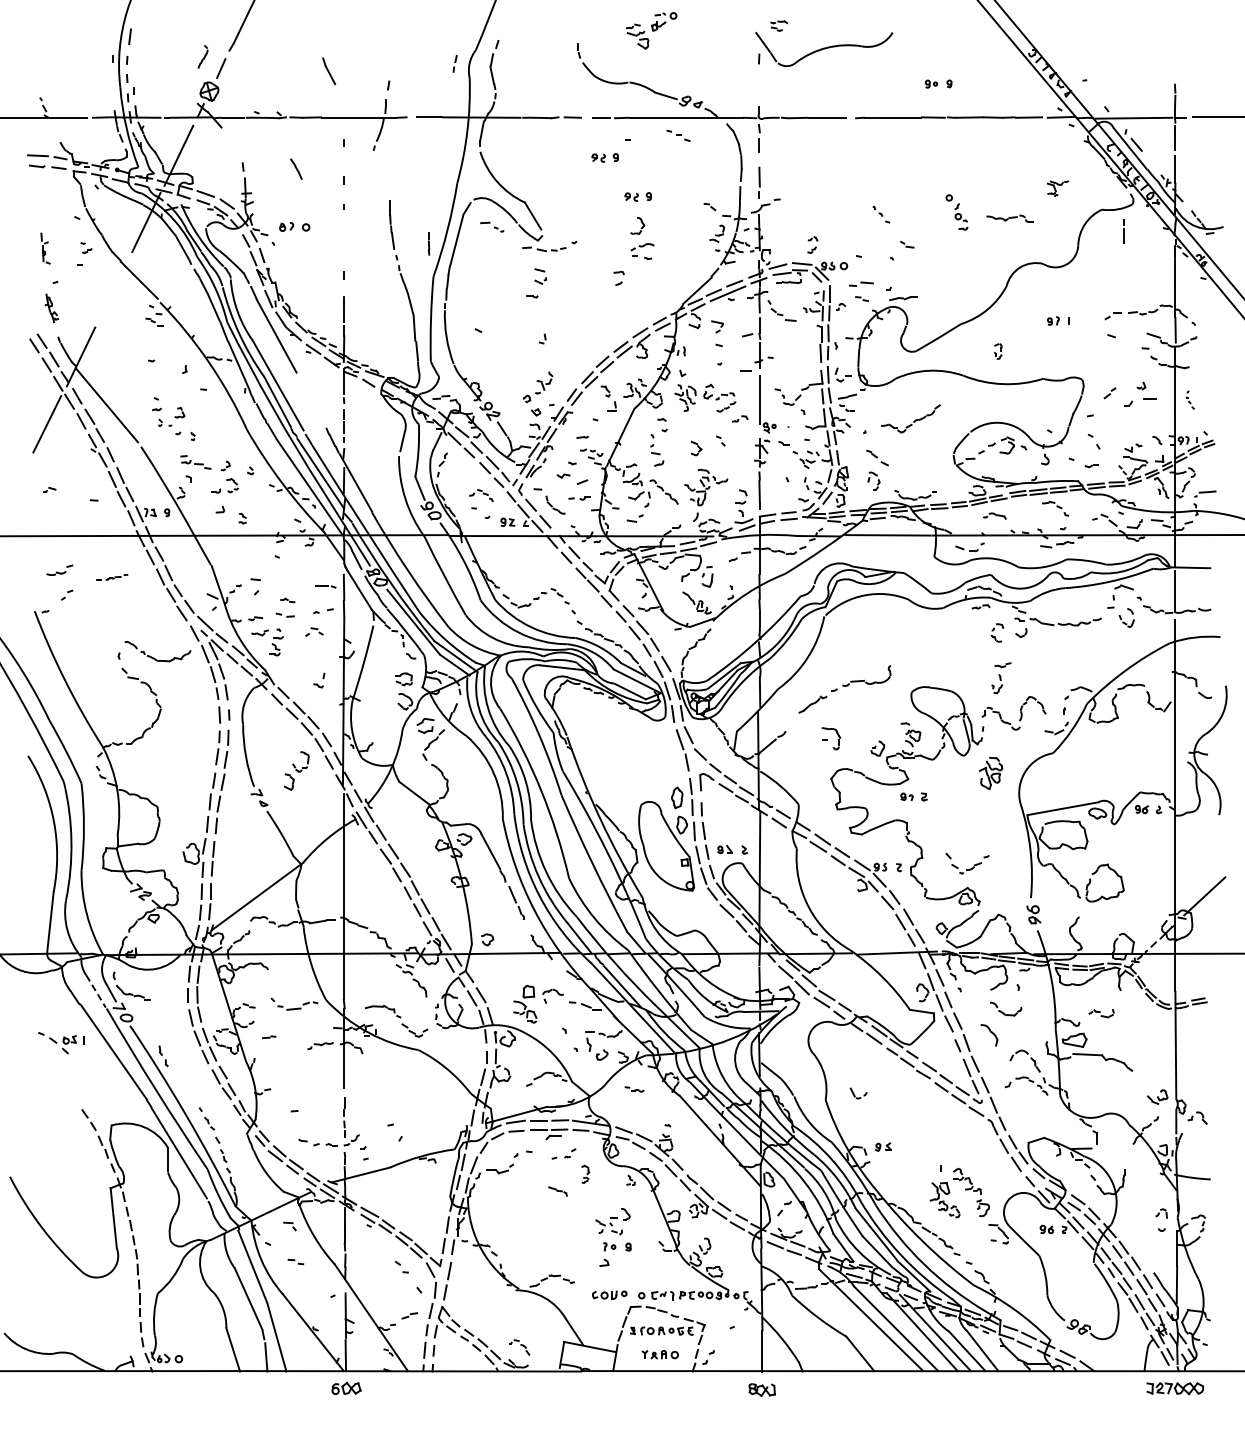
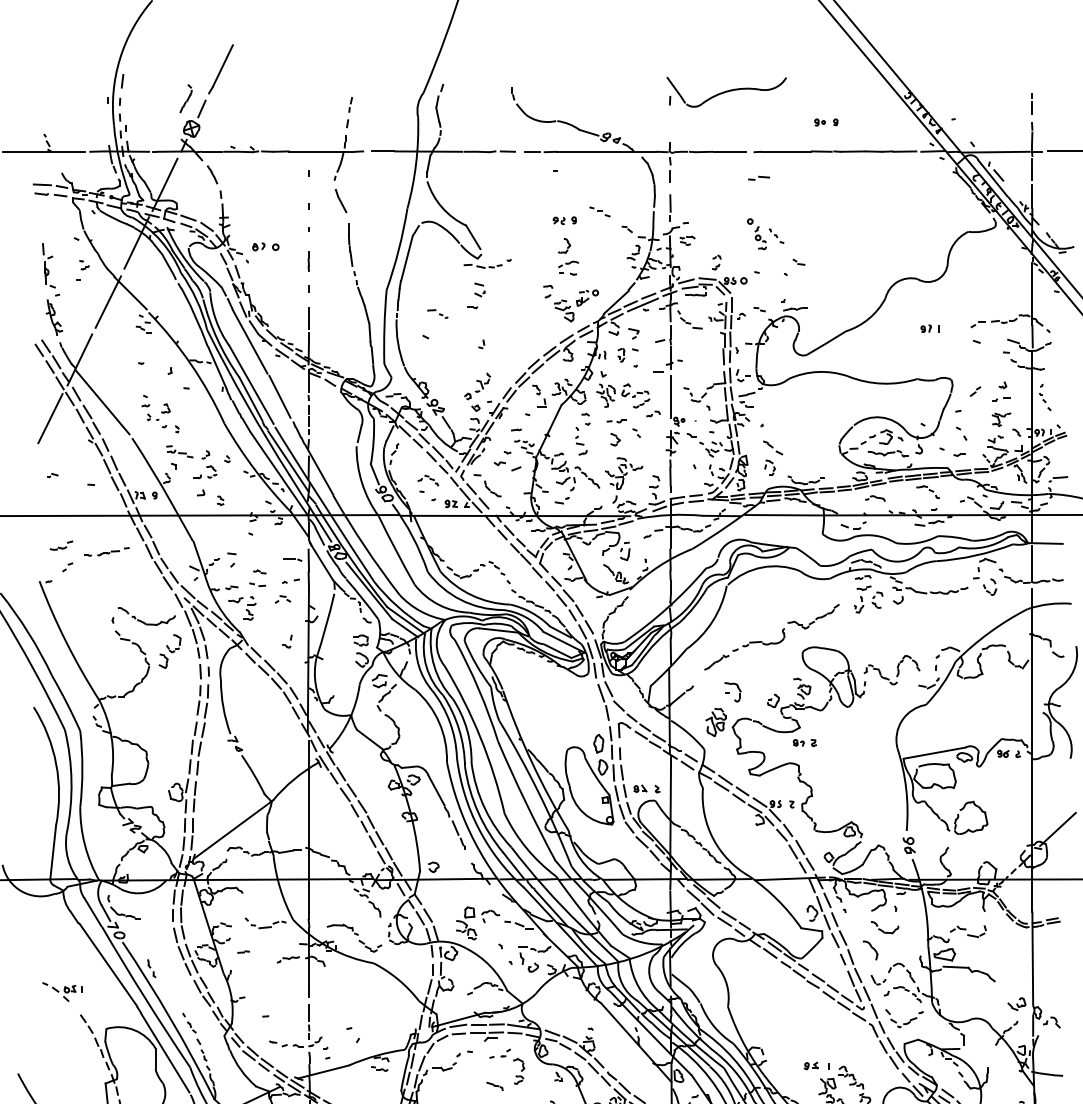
part: (779, 25) -> (687, 240), moved
part: (651, 30) -> (576, 305), moved
part: (202, 56) -> (185, 98), size x1.43
line: (454, 62) -> (350, 103), moved
part: (329, 71) -> (341, 201), moved
part: (678, 135) -> (599, 211), moved
part: (604, 157) -> (535, 186), removed
line: (296, 168) -> (212, 174), moved
part: (1058, 188) -> (1002, 419), moved
part: (956, 212) -> (756, 234), moved
part: (1009, 218) -> (887, 453), moved
part: (492, 226) -> (438, 313), moved
line: (1123, 231) -> (1031, 103), moved
line: (429, 243) -> (309, 261), moved
part: (45, 248) -> (48, 265), size x1.67
part: (861, 283) -> (759, 177), moved
line: (113, 290) -> (108, 302), added
part: (51, 308) -> (54, 317), size x1.43
part: (998, 351) -> (621, 355), moved
line: (310, 399) -> (279, 397), added
part: (1190, 399) -> (1045, 397), size x1.67
part: (1139, 401) -> (1001, 398), size x0.62
part: (910, 418) -> (813, 616), moved
part: (579, 498) -> (616, 421), moved
part: (112, 577) -> (107, 551), size x1.67
part: (1001, 678) -> (862, 599), moved
part: (296, 770) -> (169, 651), moved
part: (990, 772) -> (715, 721), moved
part: (967, 863) -> (904, 1018), moved
line: (96, 991) -> (93, 912), dashed -> solid
part: (1101, 1013) -> (968, 931), size x1.67
part: (61, 1043) -> (62, 992), moved
part: (634, 1089) -> (379, 1068), moved
part: (858, 1093) -> (878, 980), moved
part: (883, 1146) -> (811, 1065), moved
part: (585, 1174) -> (518, 1071), size x1.67

